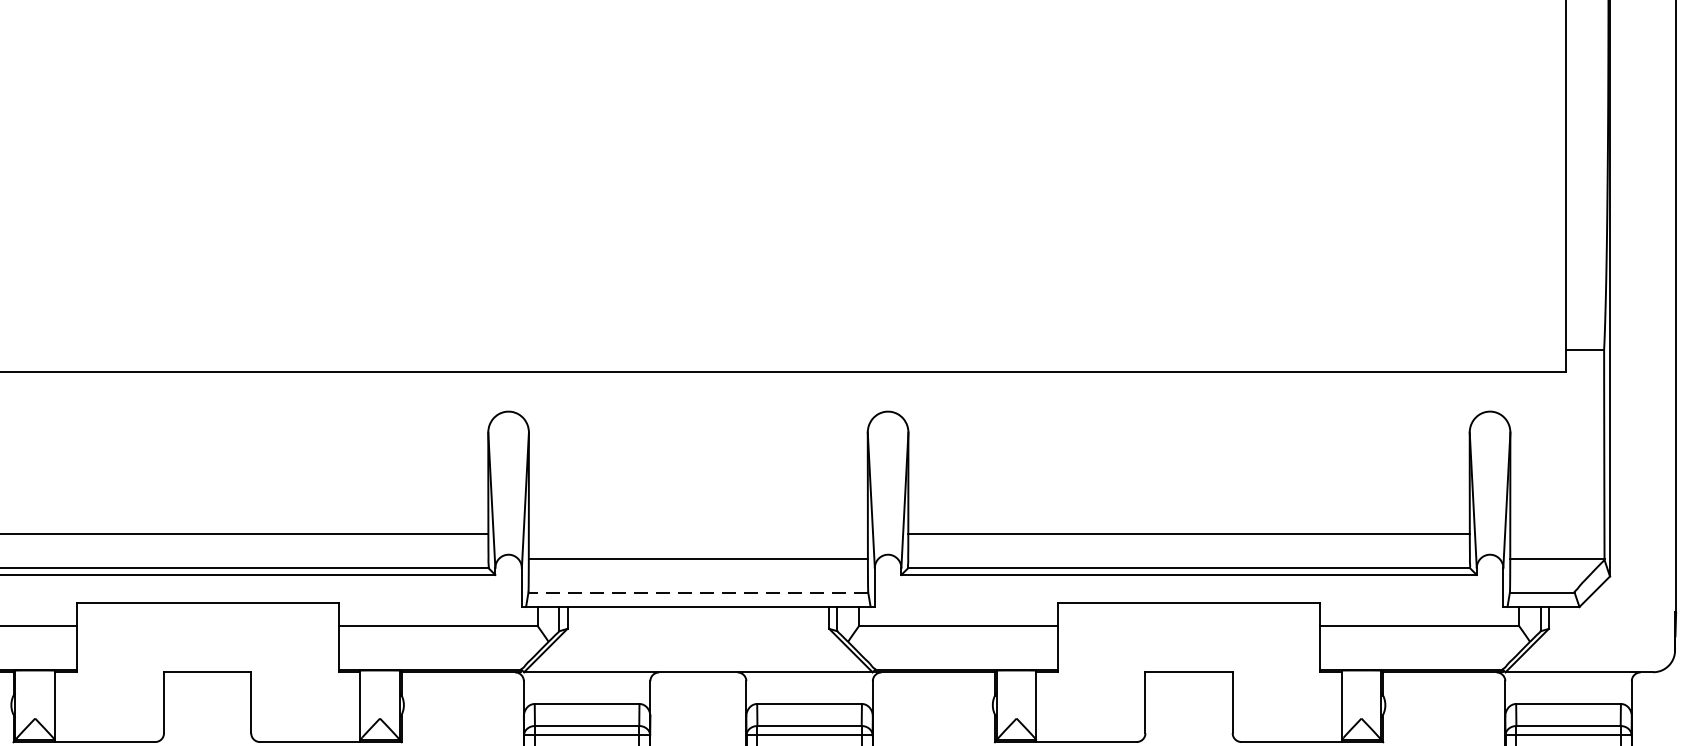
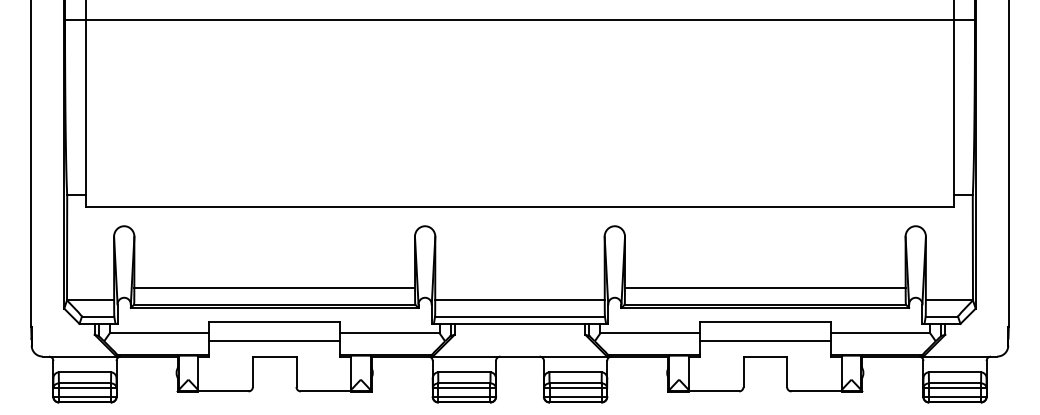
line: (697, 592) -> (519, 316), dashed -> solid
line: (207, 642) -> (274, 341), added
line: (1187, 642) -> (764, 341), added

